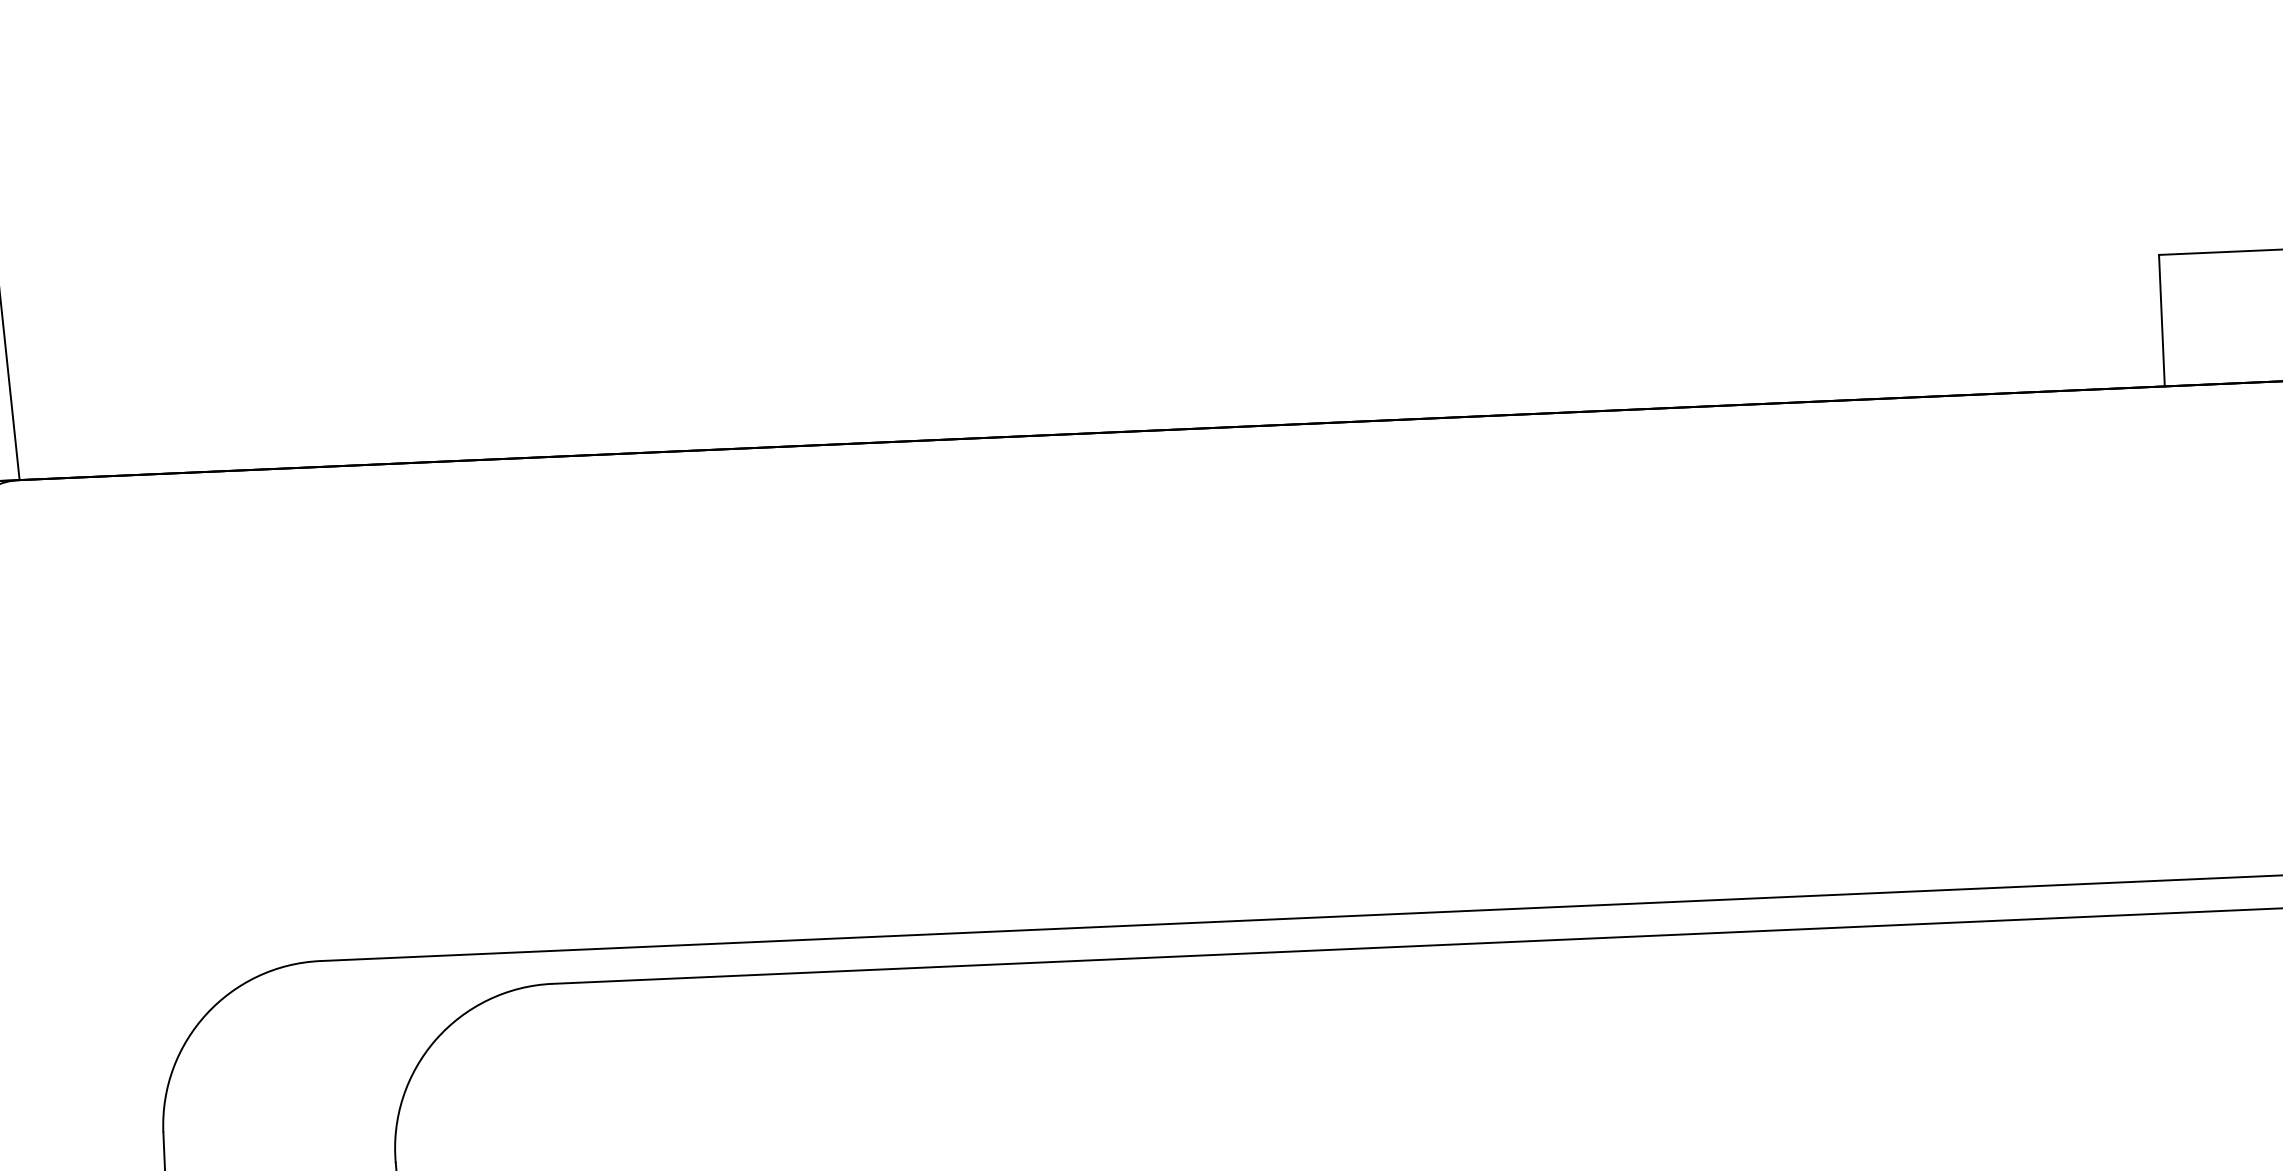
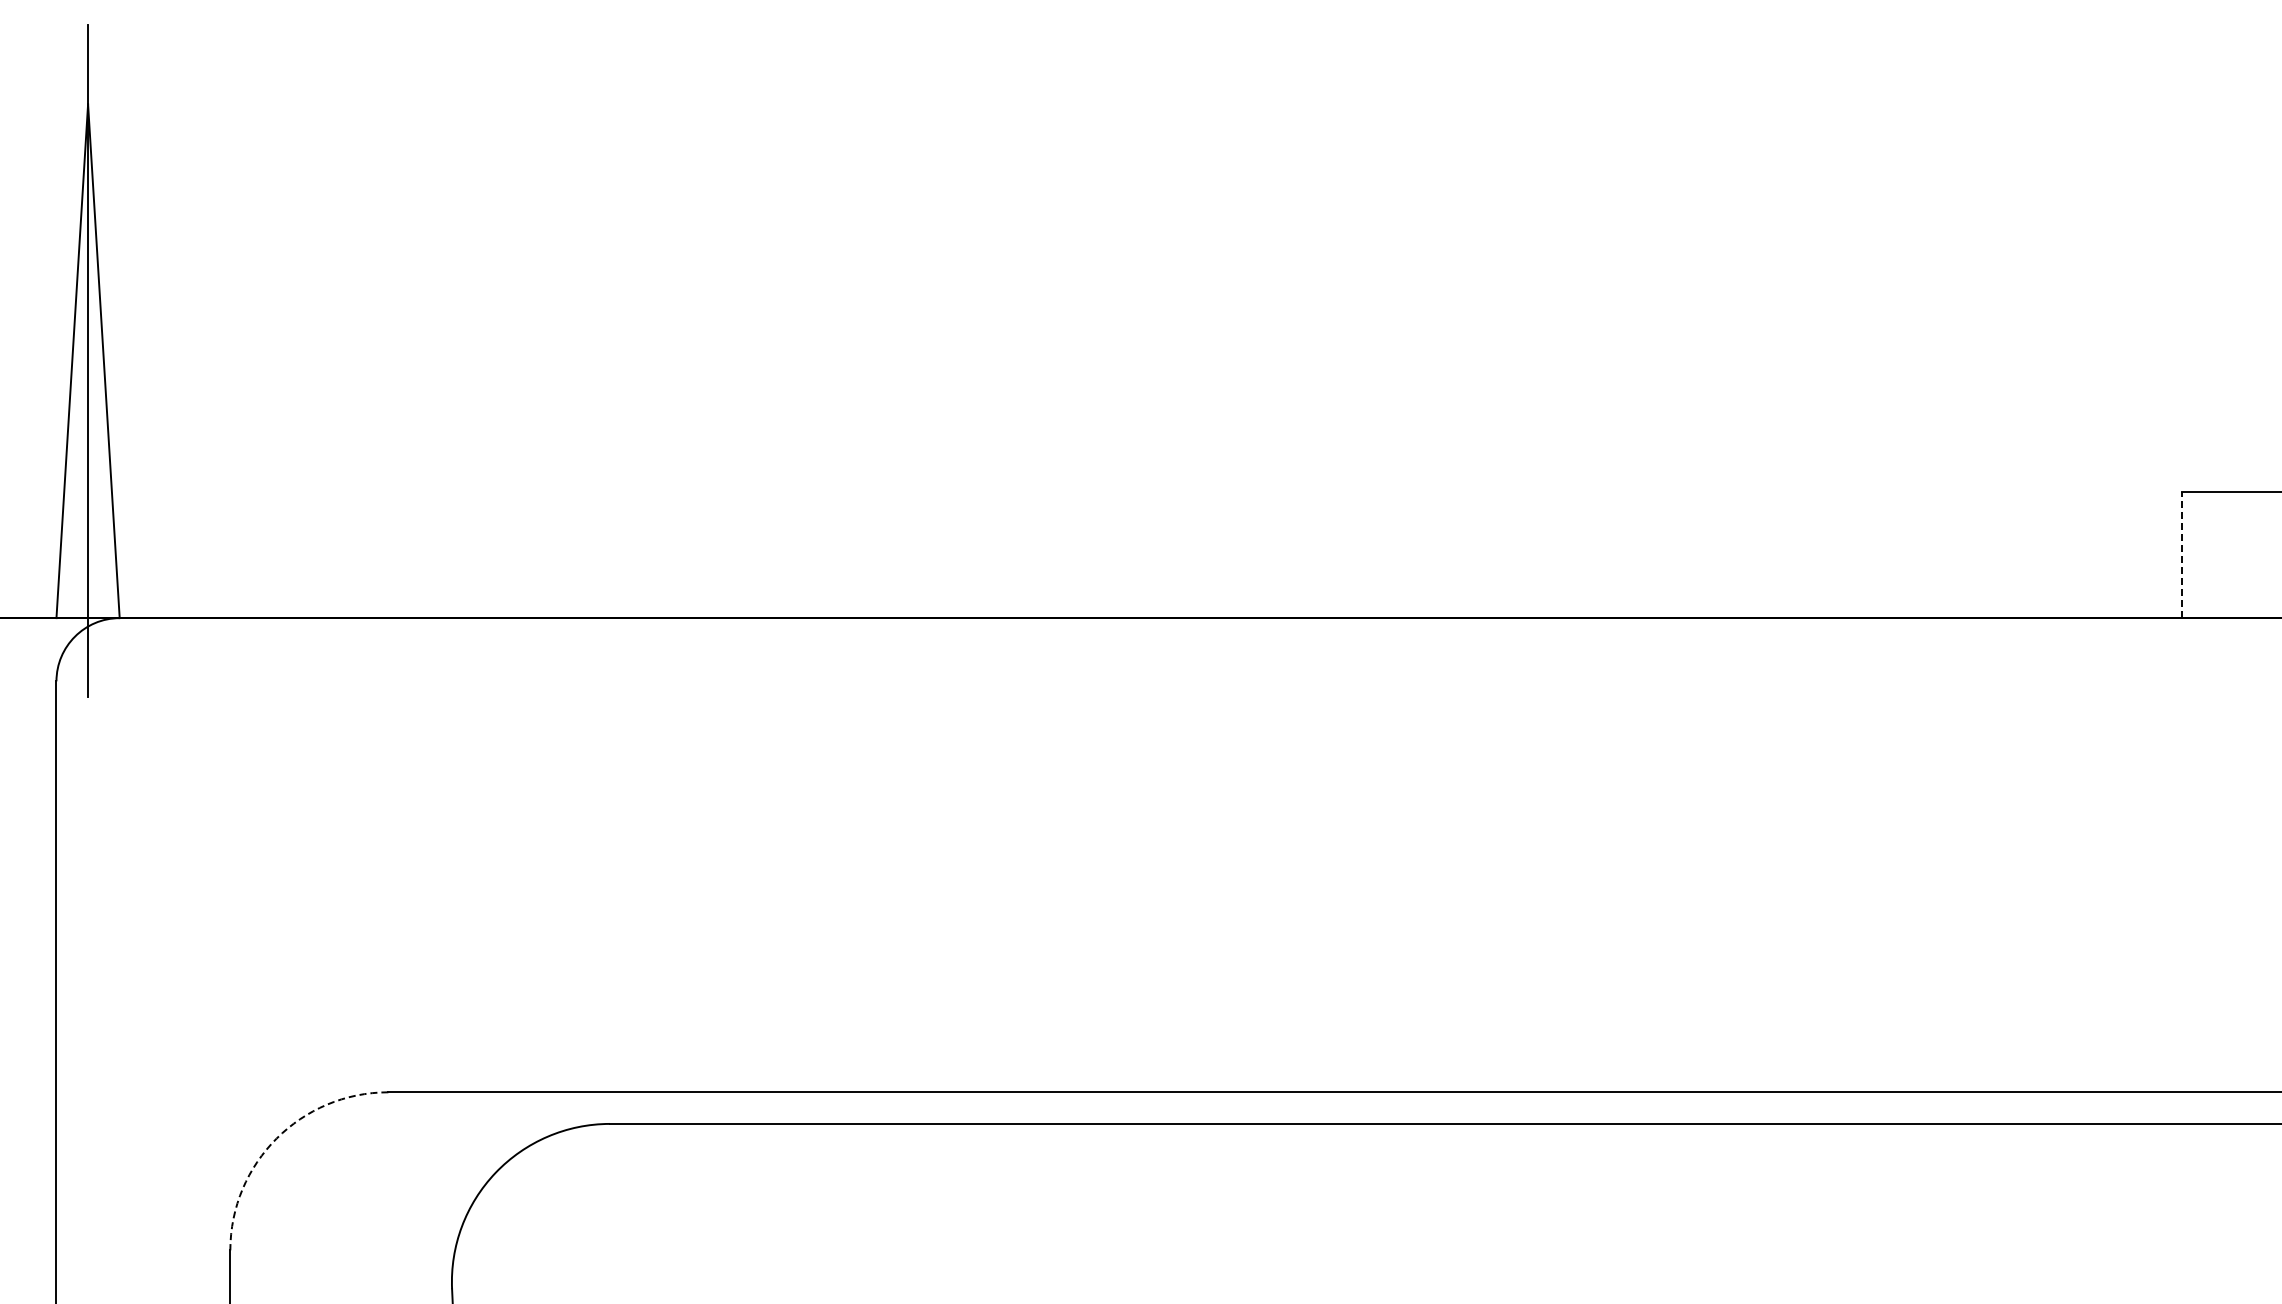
line: (2162, 320) -> (2182, 554), solid -> dashed
arc: (206, 1014) -> (276, 1138), solid -> dashed

